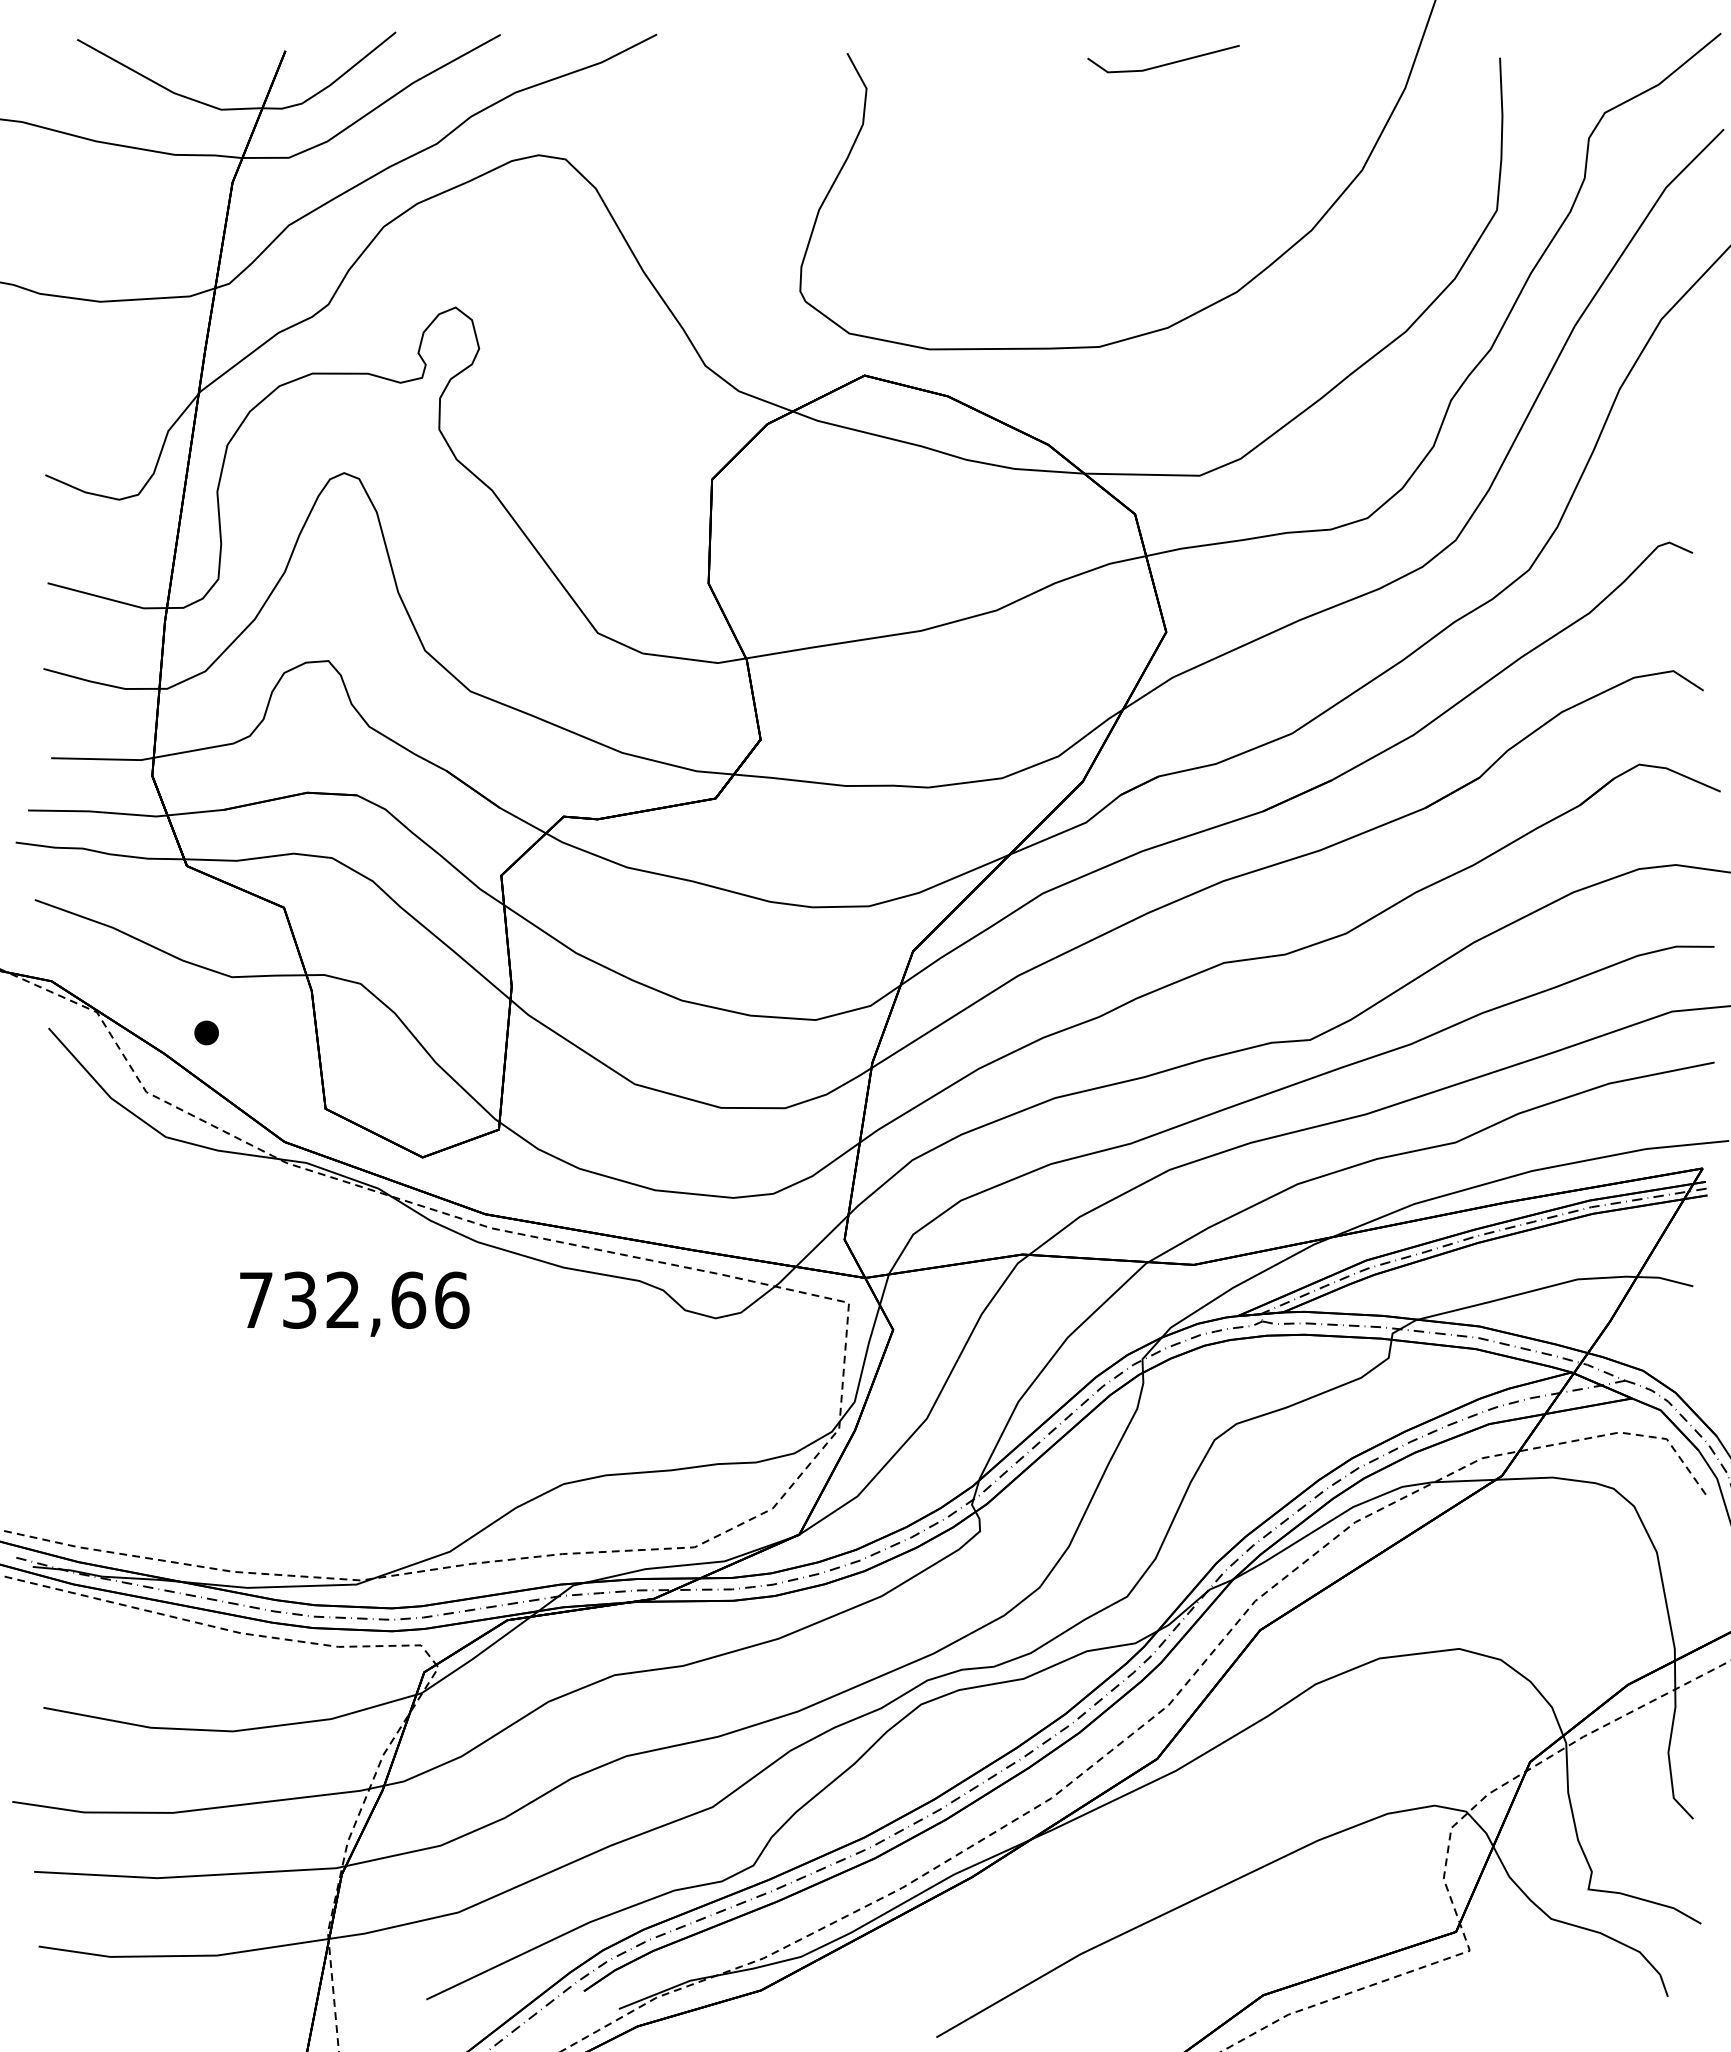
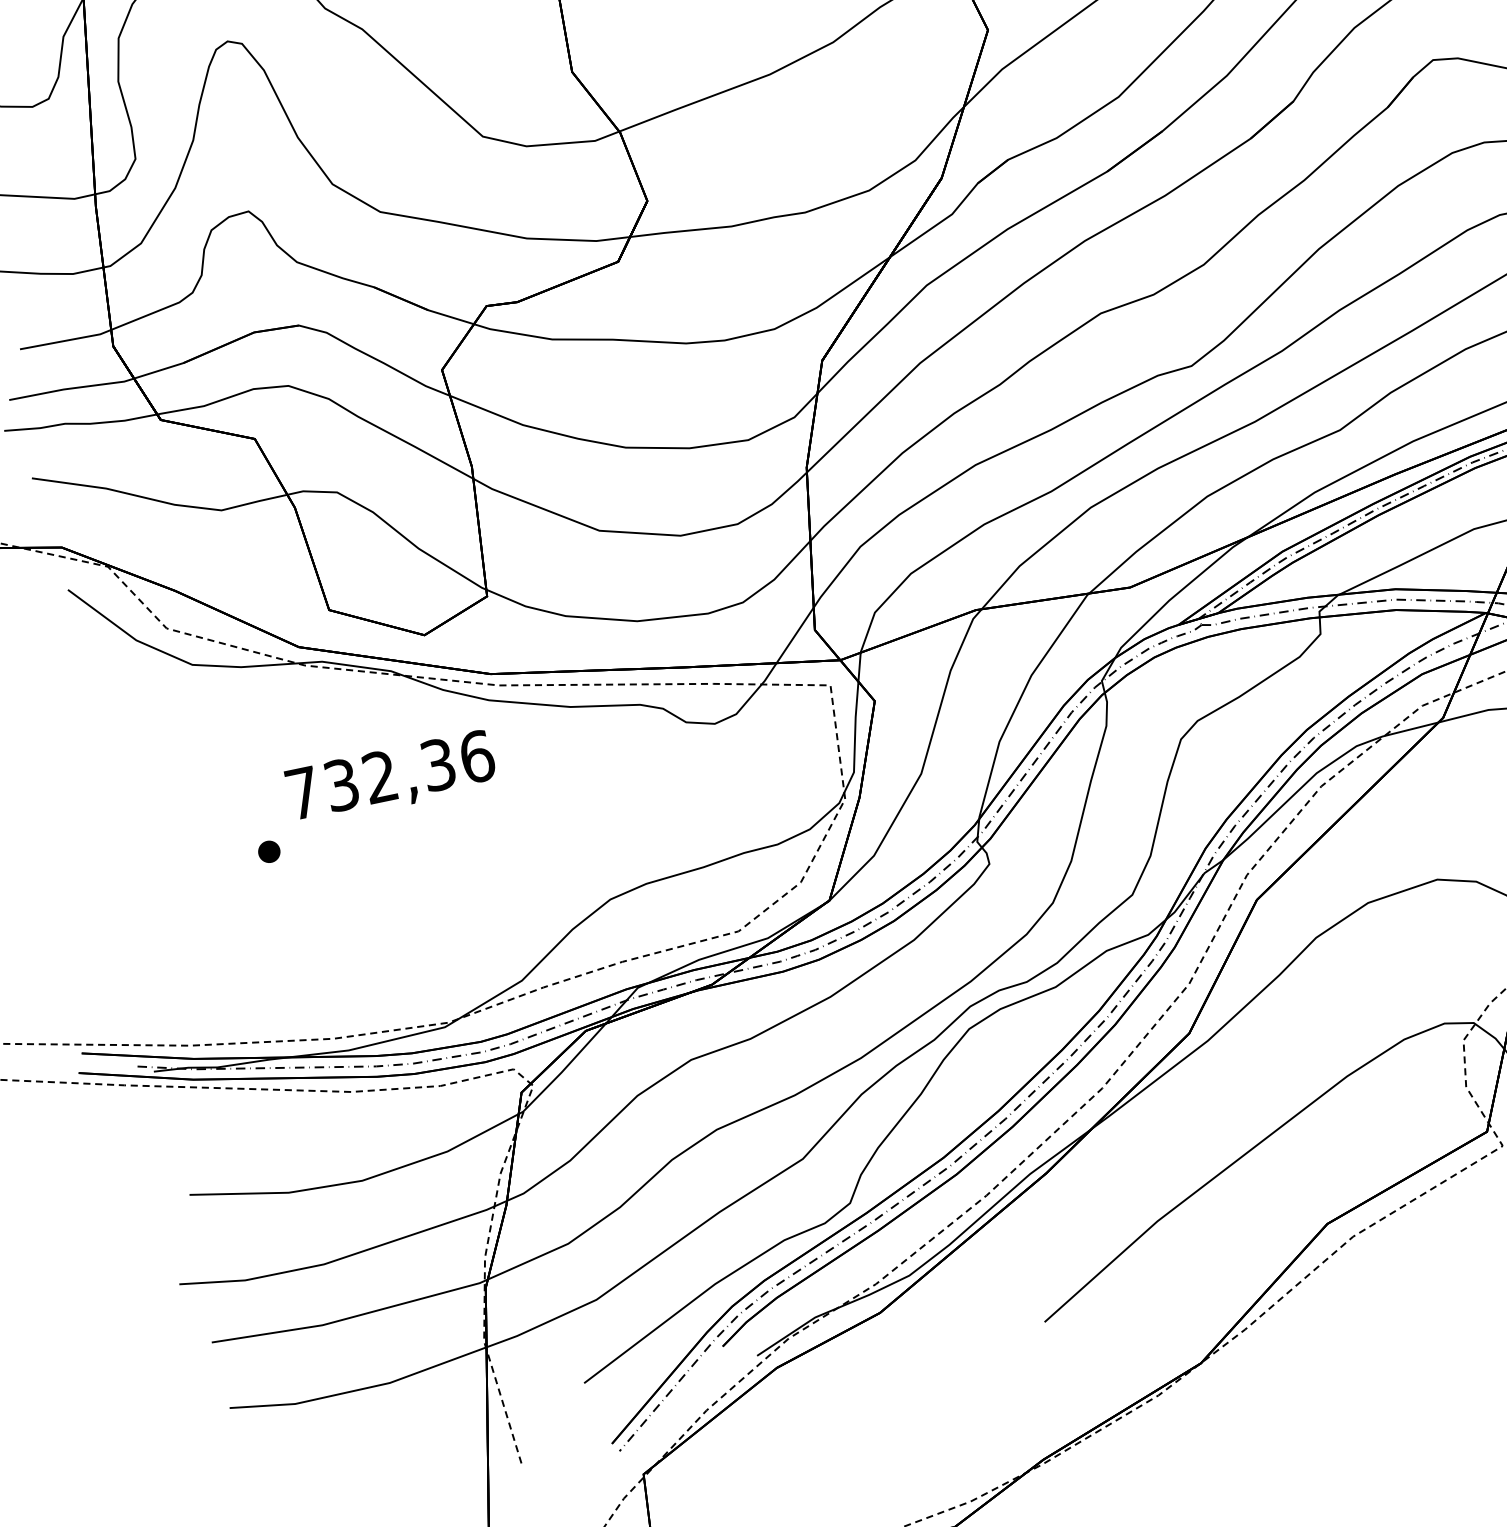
part: (206, 1032) -> (269, 851), moved
text: (408, 1300) -> (438, 765), 732,66 -> 732,36

